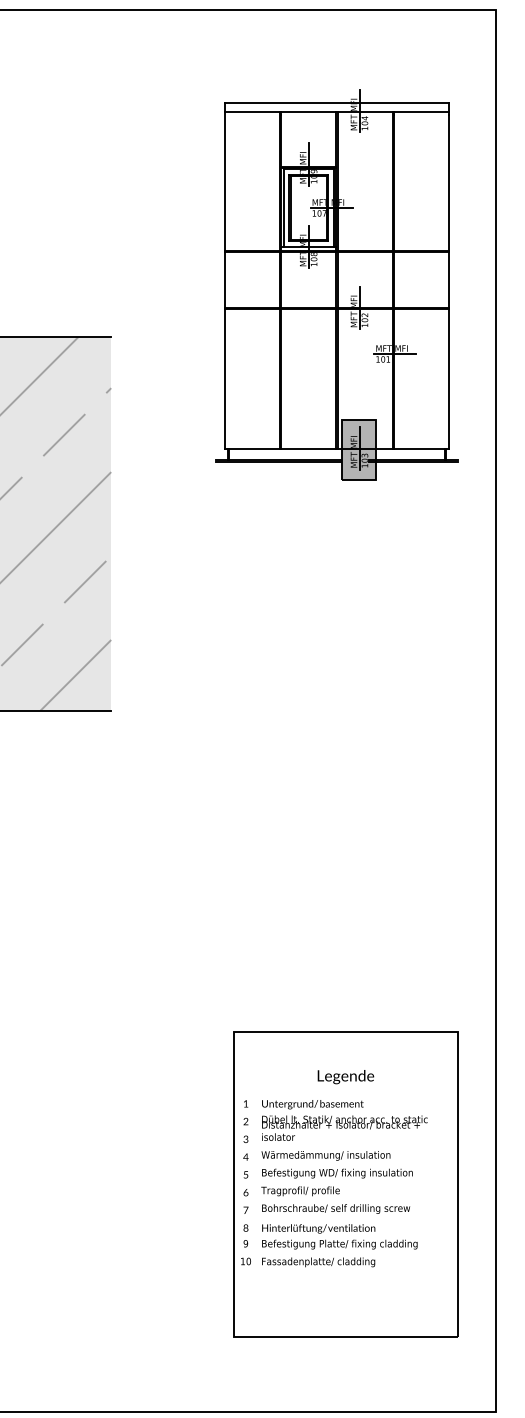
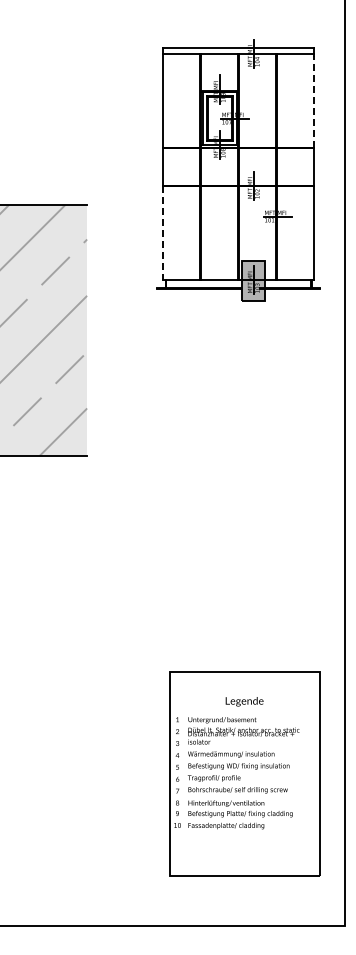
line: (448, 182) -> (313, 101), solid -> dashed
line: (225, 379) -> (163, 233), solid -> dashed

